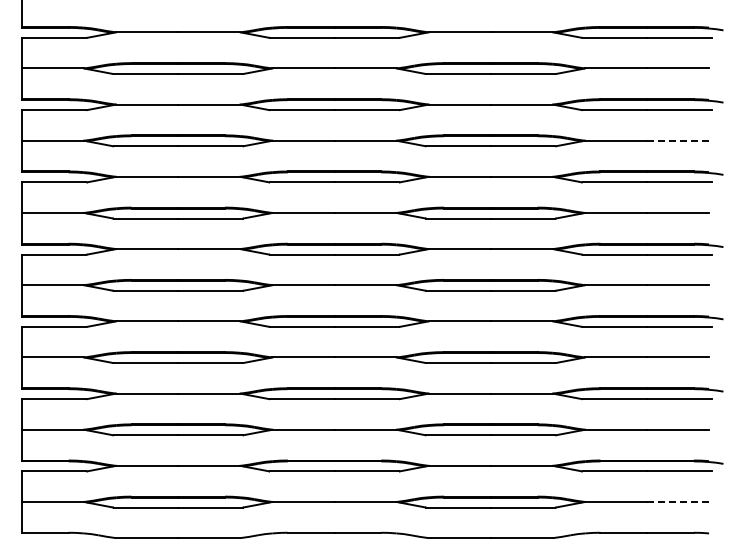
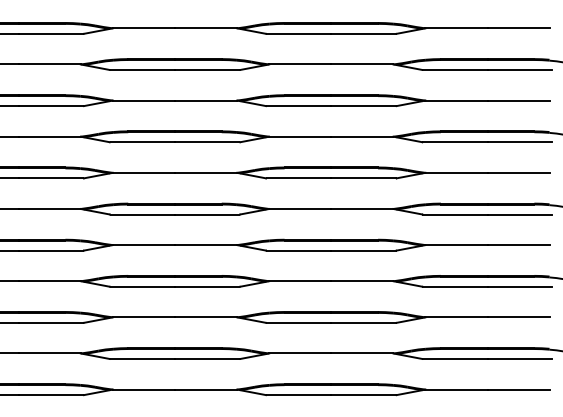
line: (677, 140) -> (517, 28), dashed -> solid
line: (677, 502) -> (517, 390), dashed -> solid

